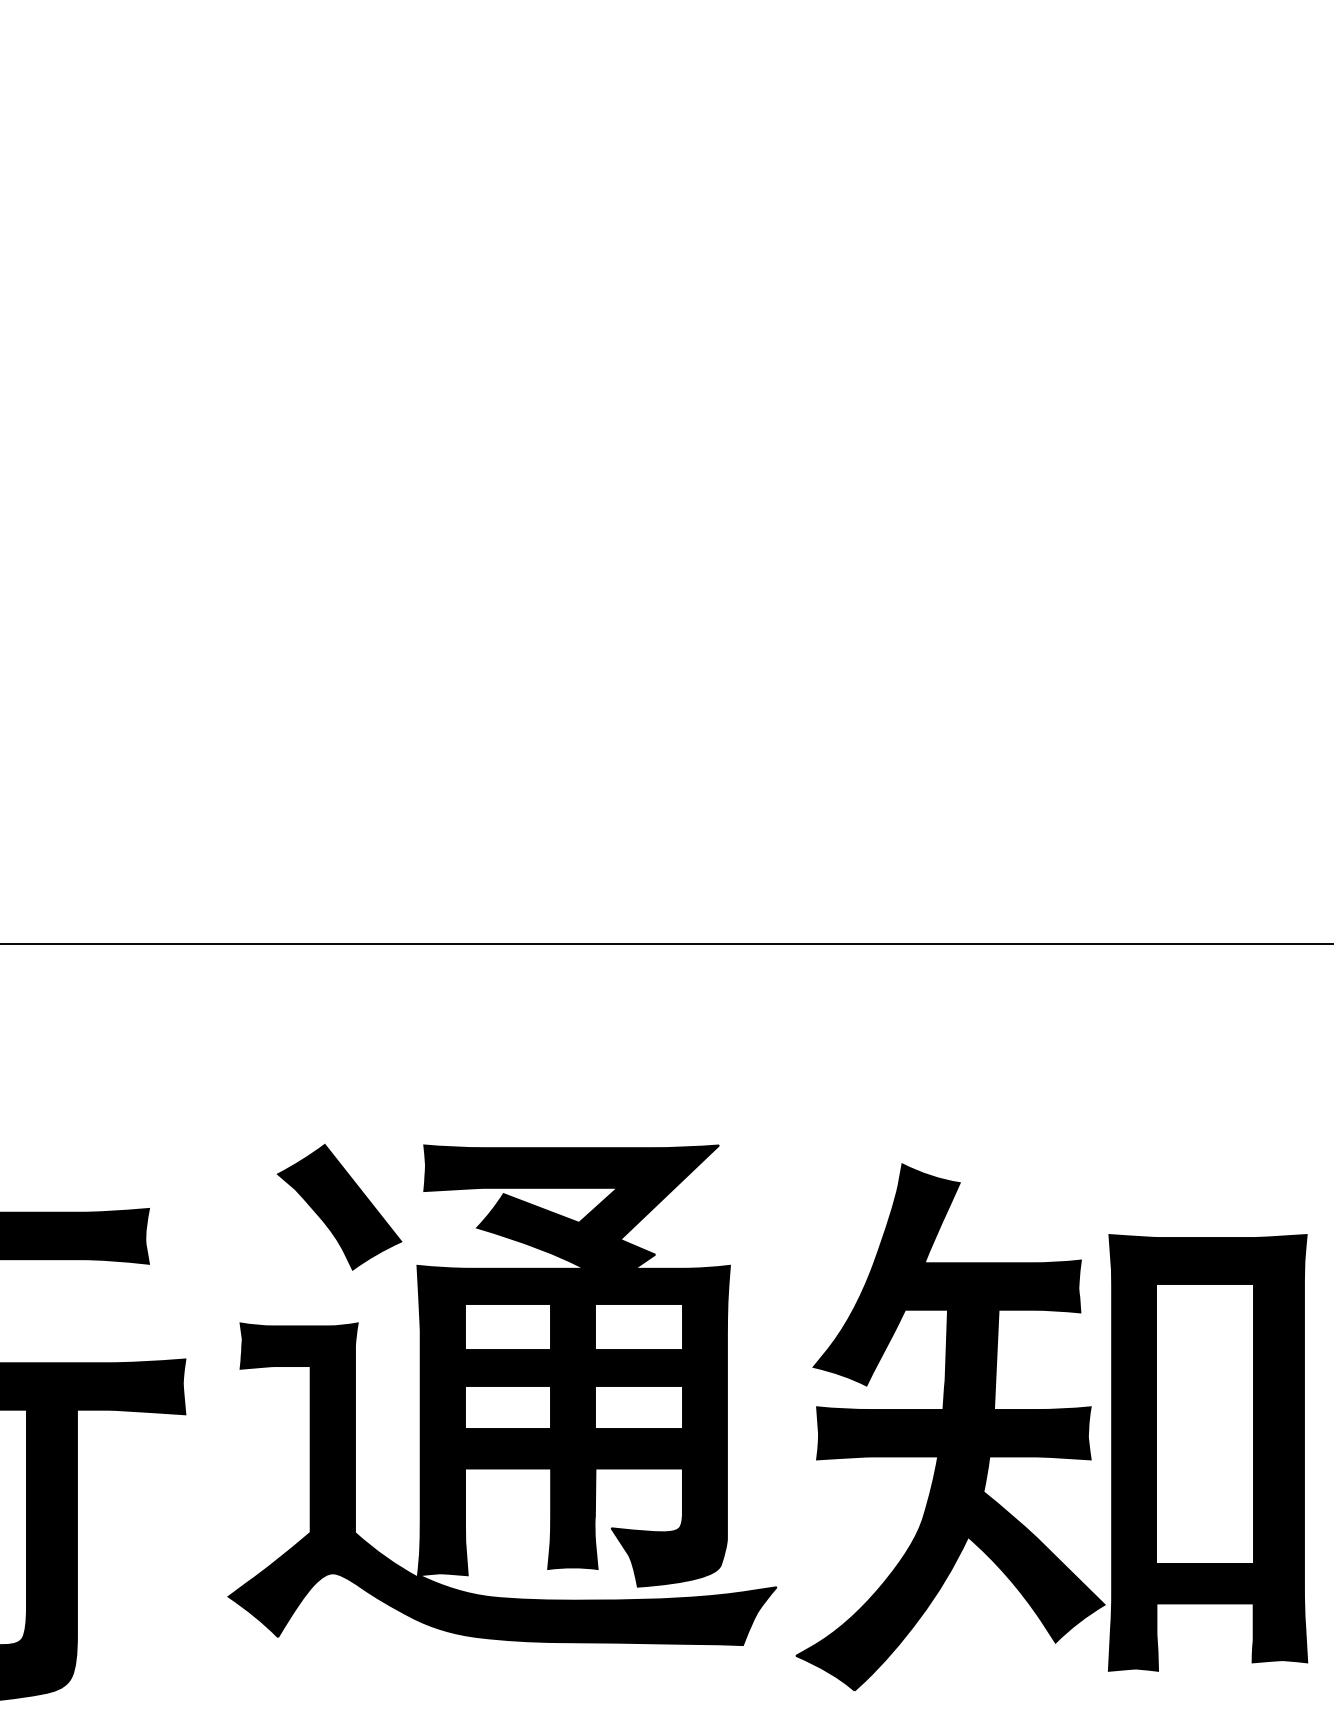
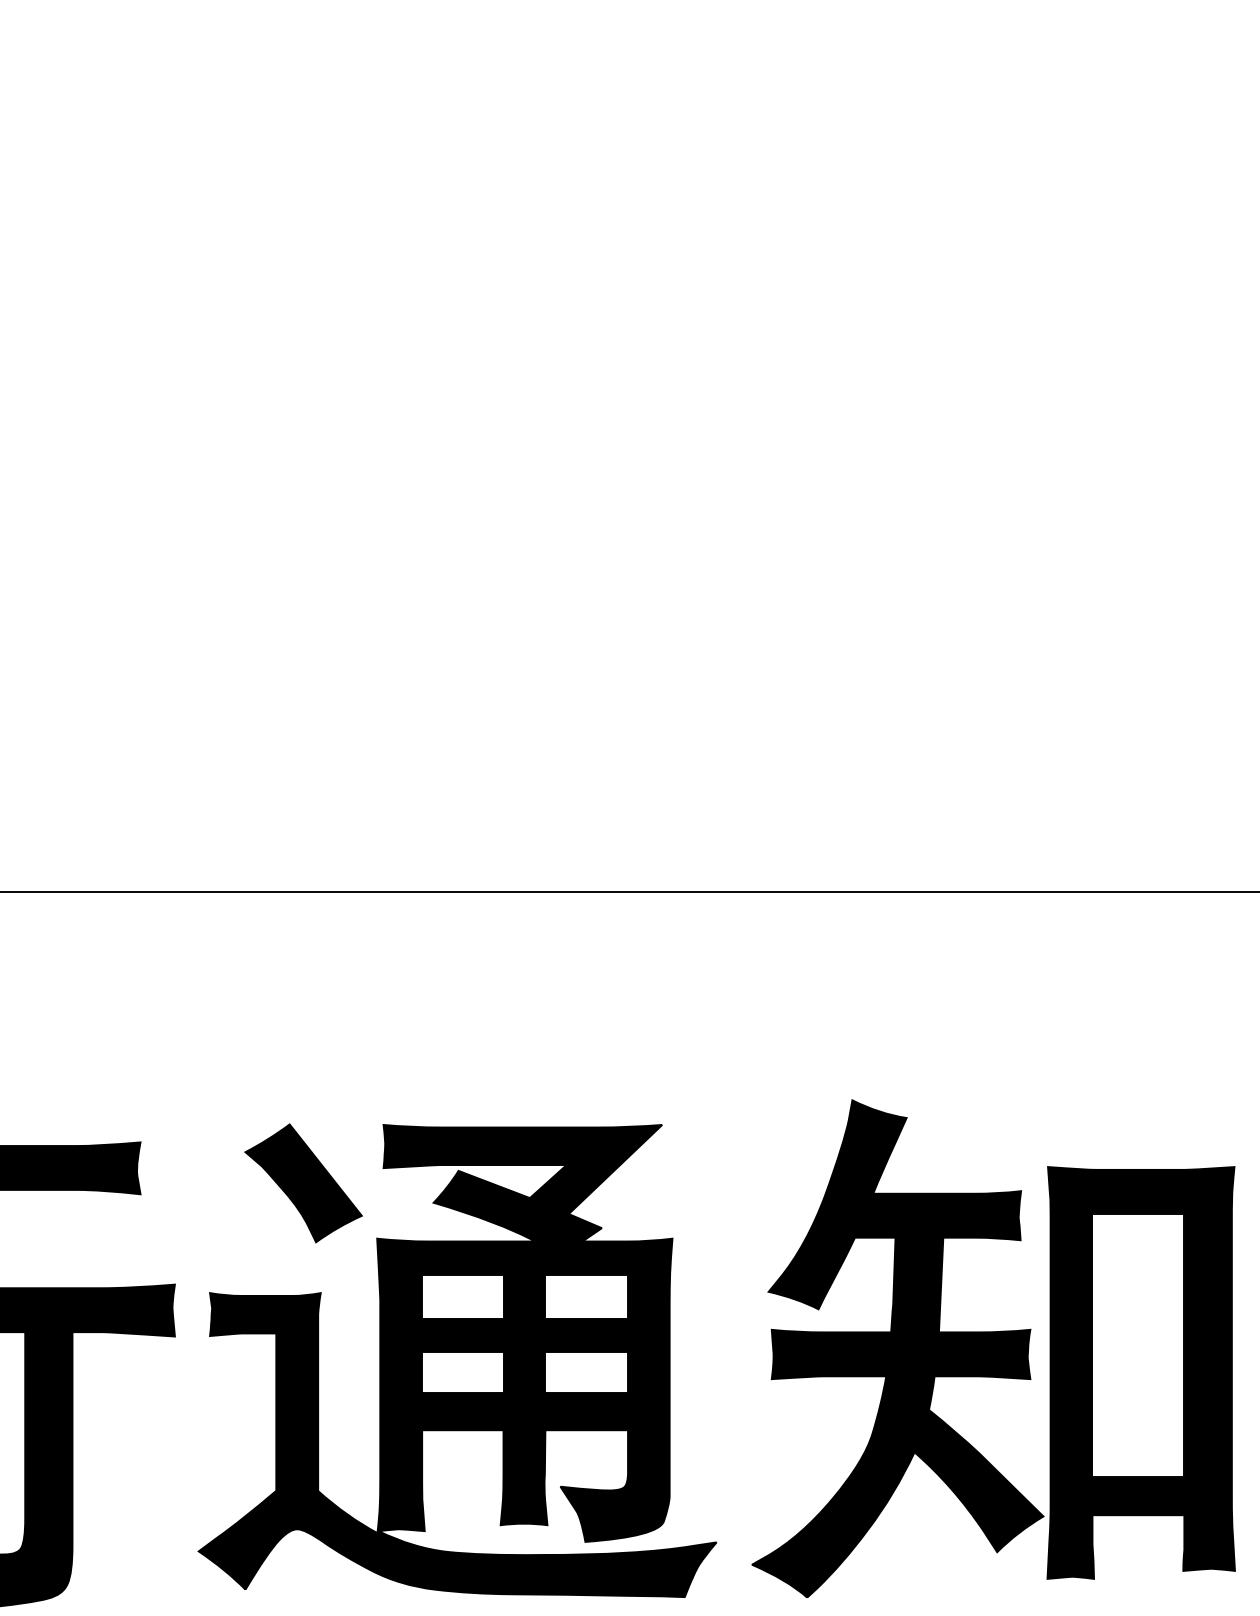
part: (502, 1394) -> (457, 1360), moved

